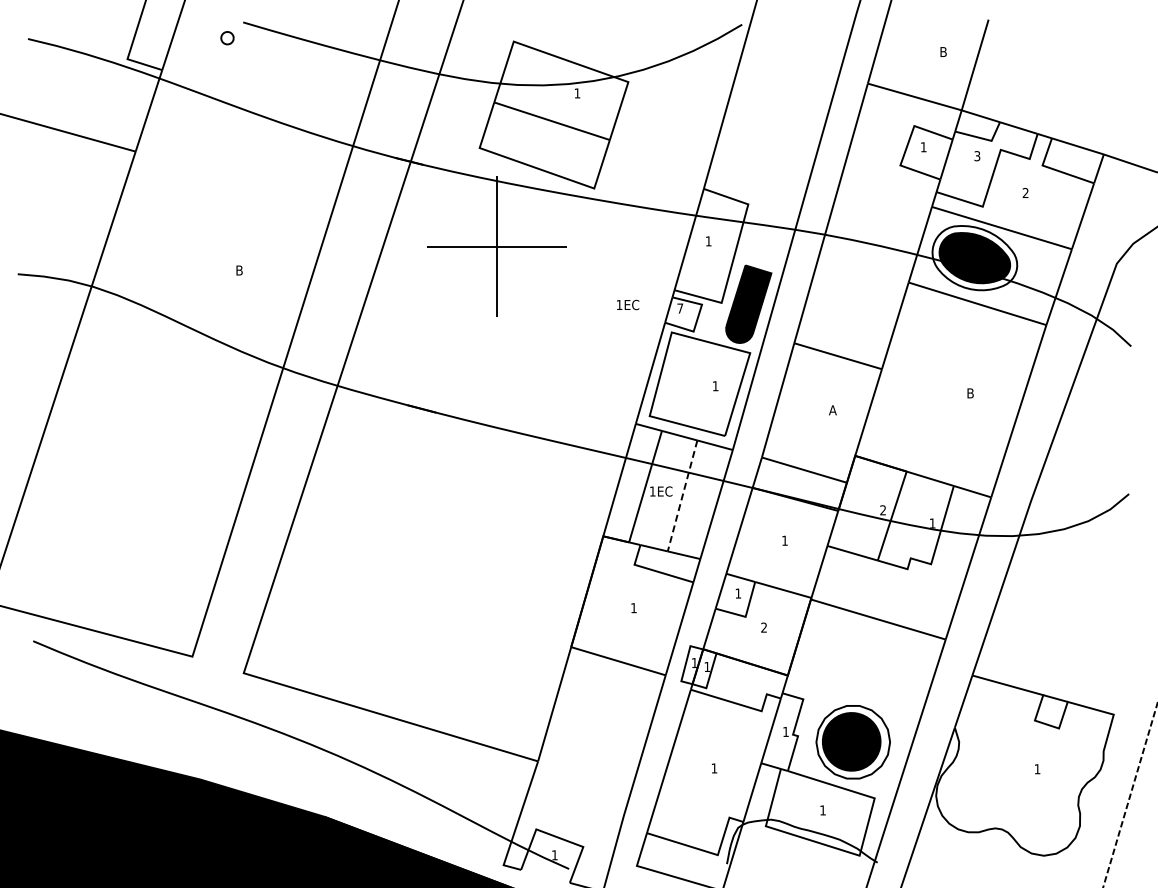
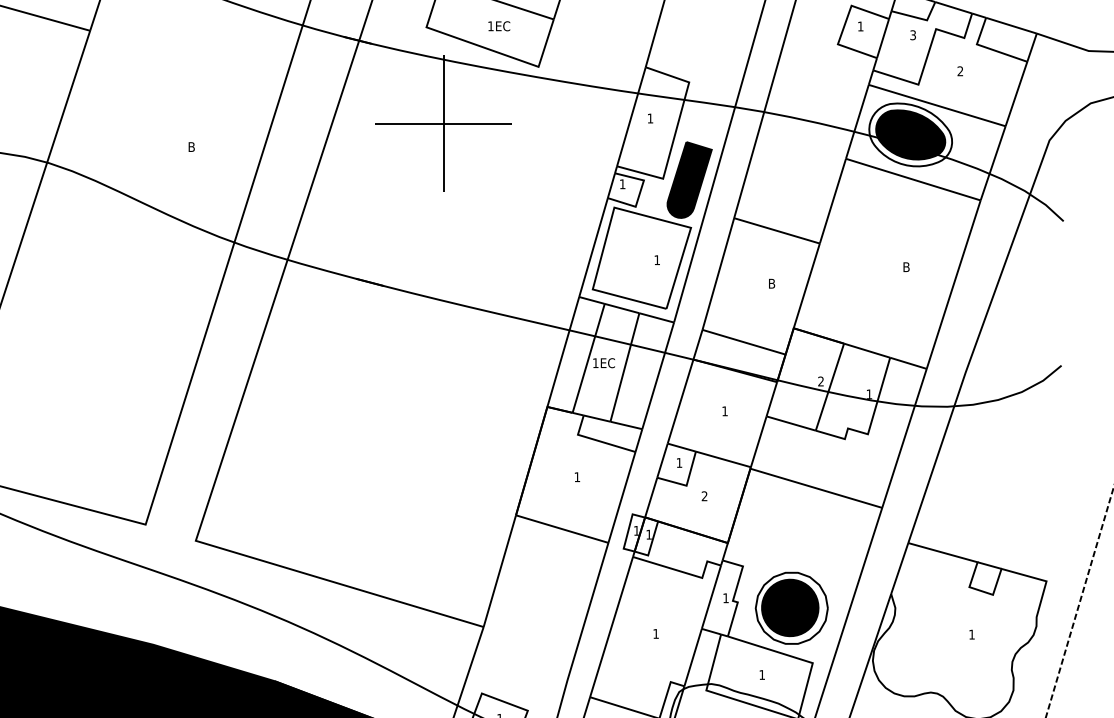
text: (628, 304) -> (499, 25), moved
text: (679, 308) -> (621, 184), 7 -> 1
text: (832, 410) -> (771, 283), A -> B
line: (682, 496) -> (624, 368), dashed -> solid

